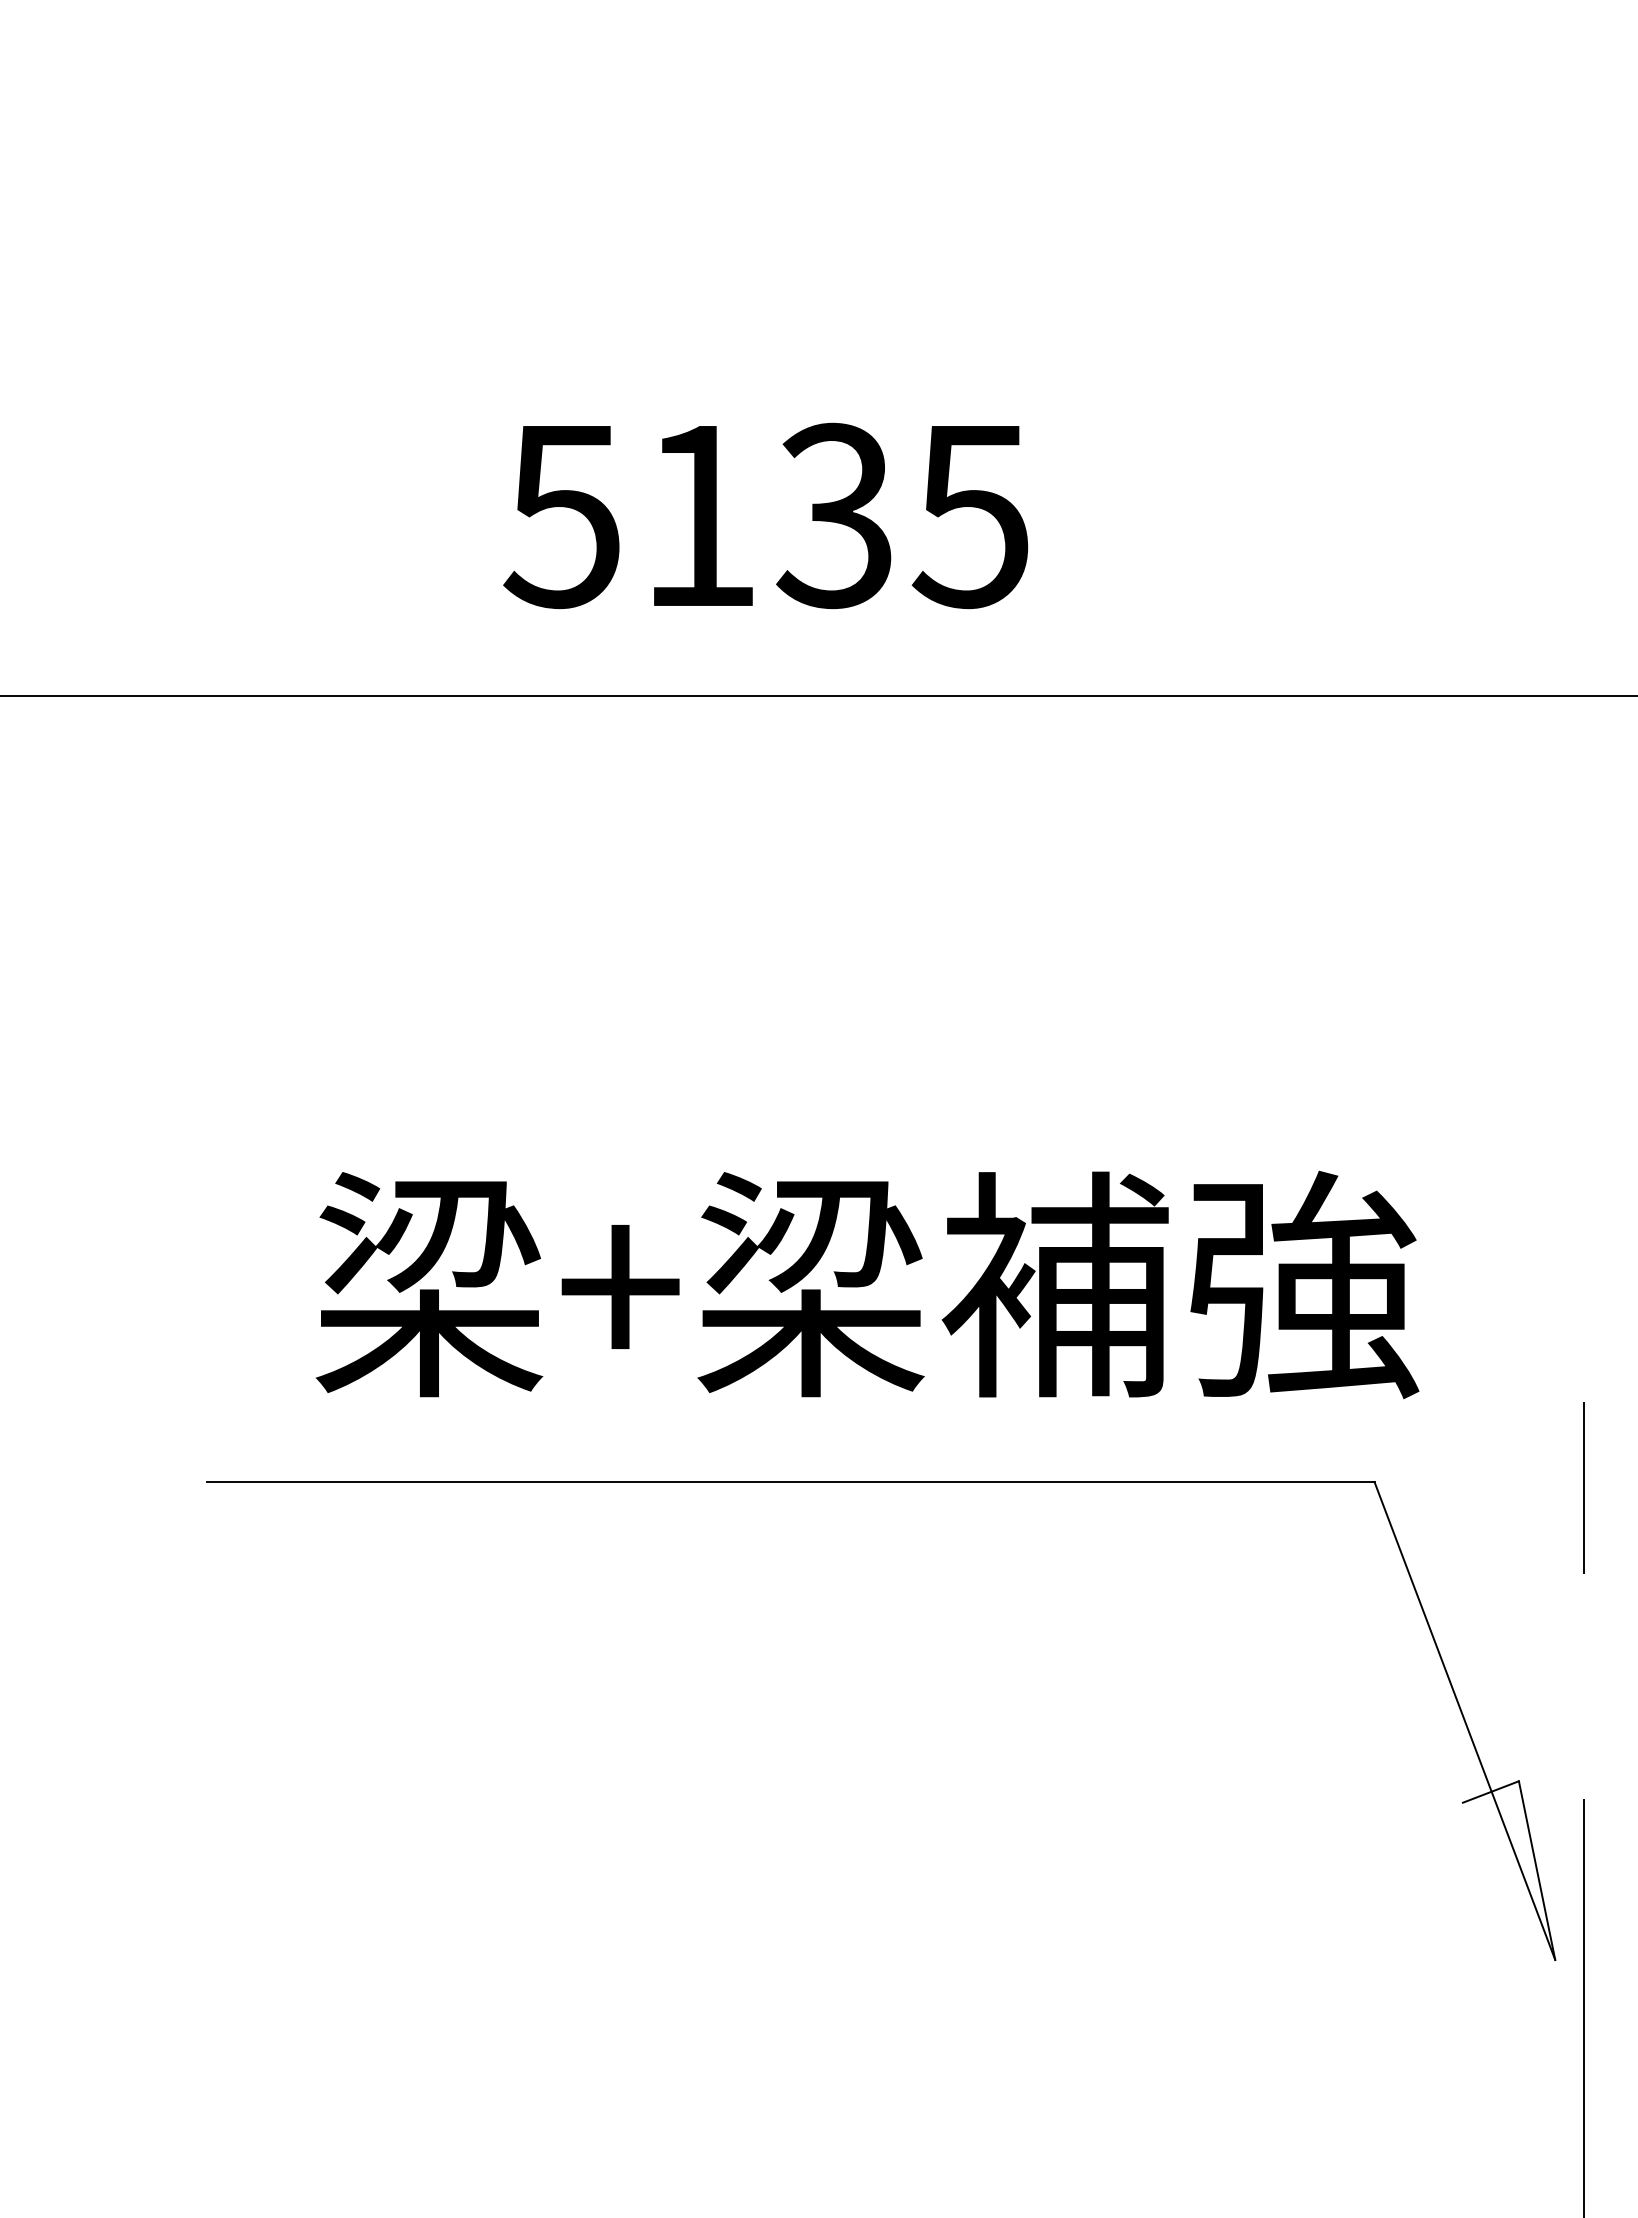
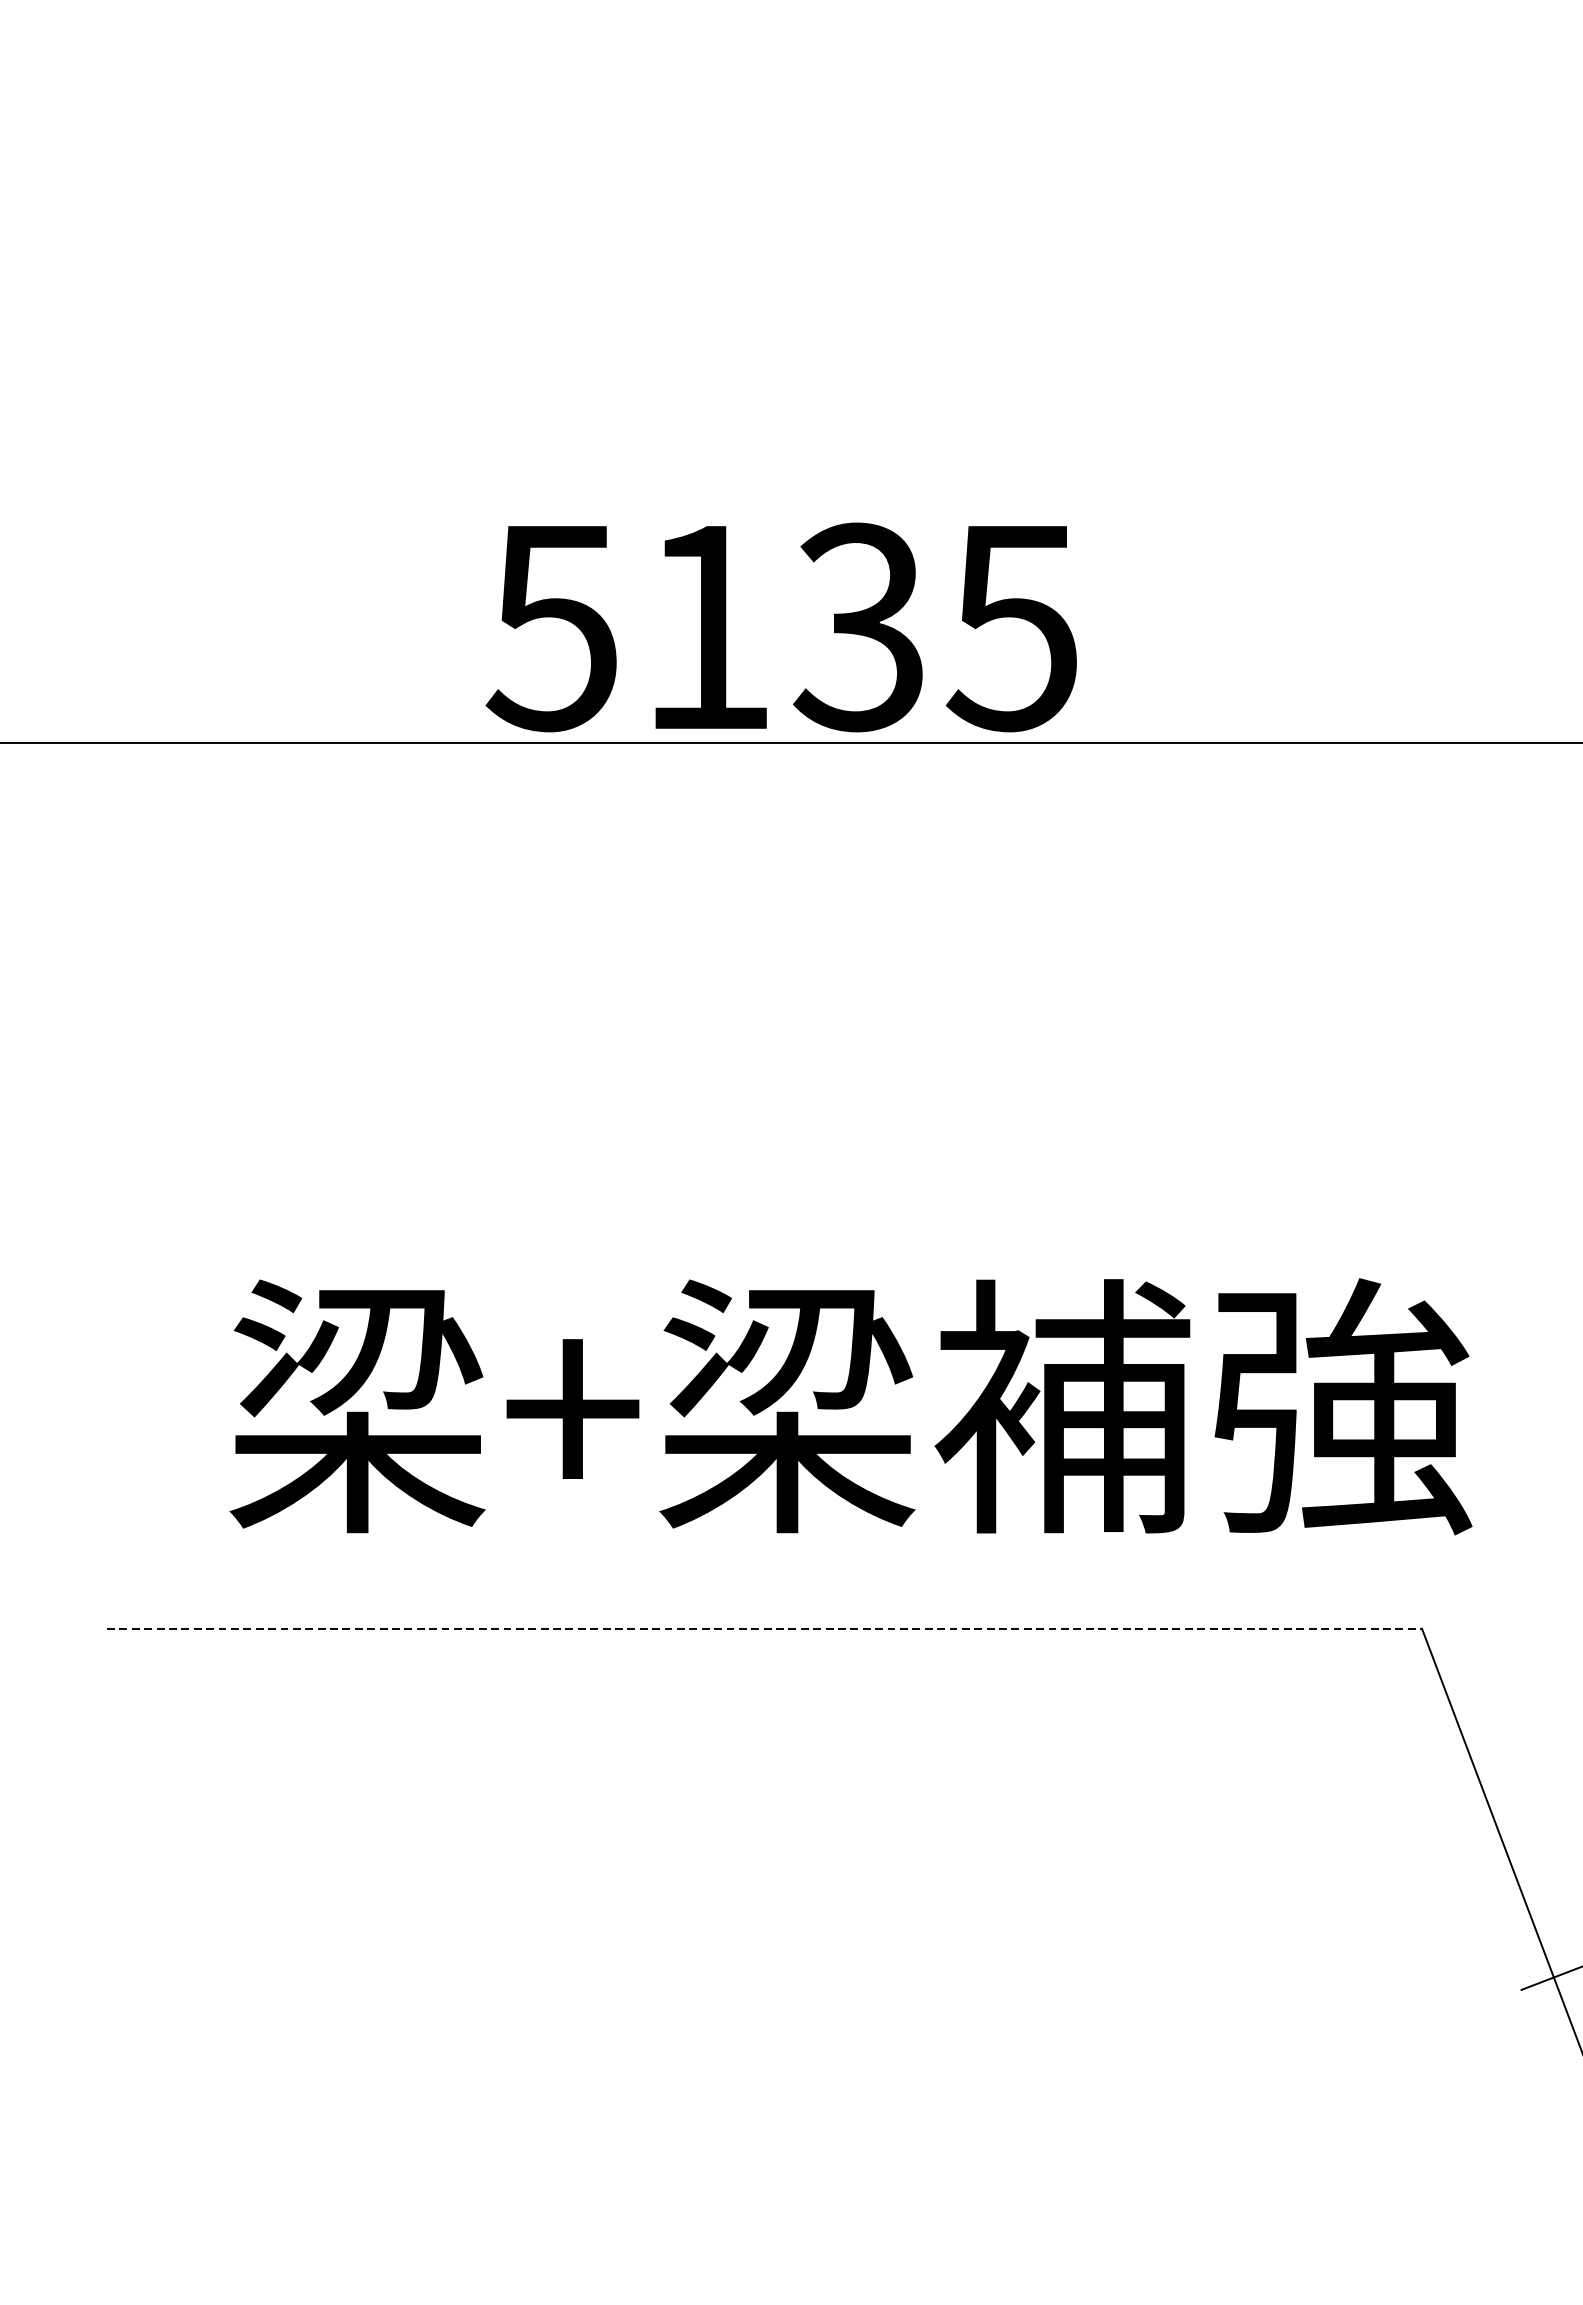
text: (765, 515) -> (781, 626), moved
line: (790, 1482) -> (764, 1629), solid -> dashed

